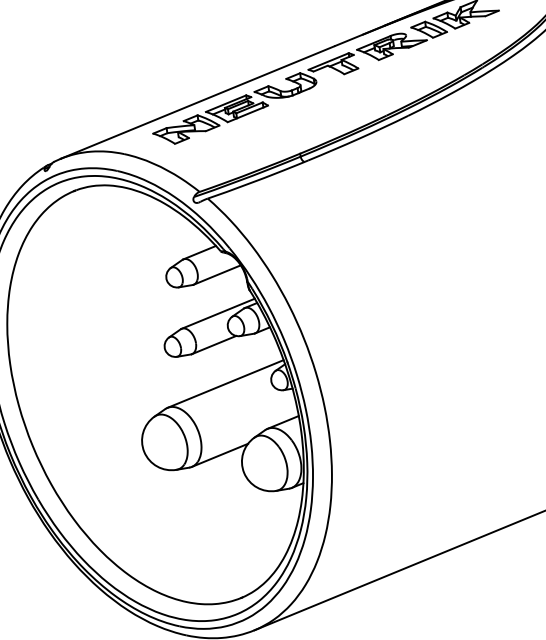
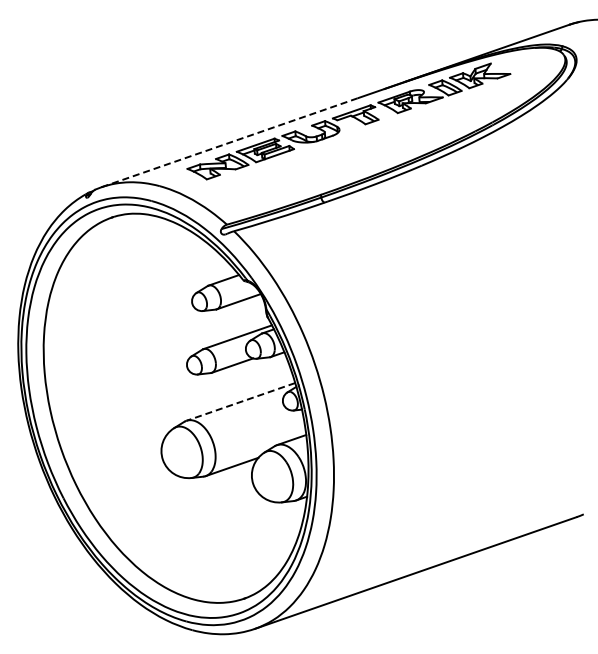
line: (197, 102) -> (229, 142), solid -> dashed
line: (225, 383) -> (240, 401), solid -> dashed

